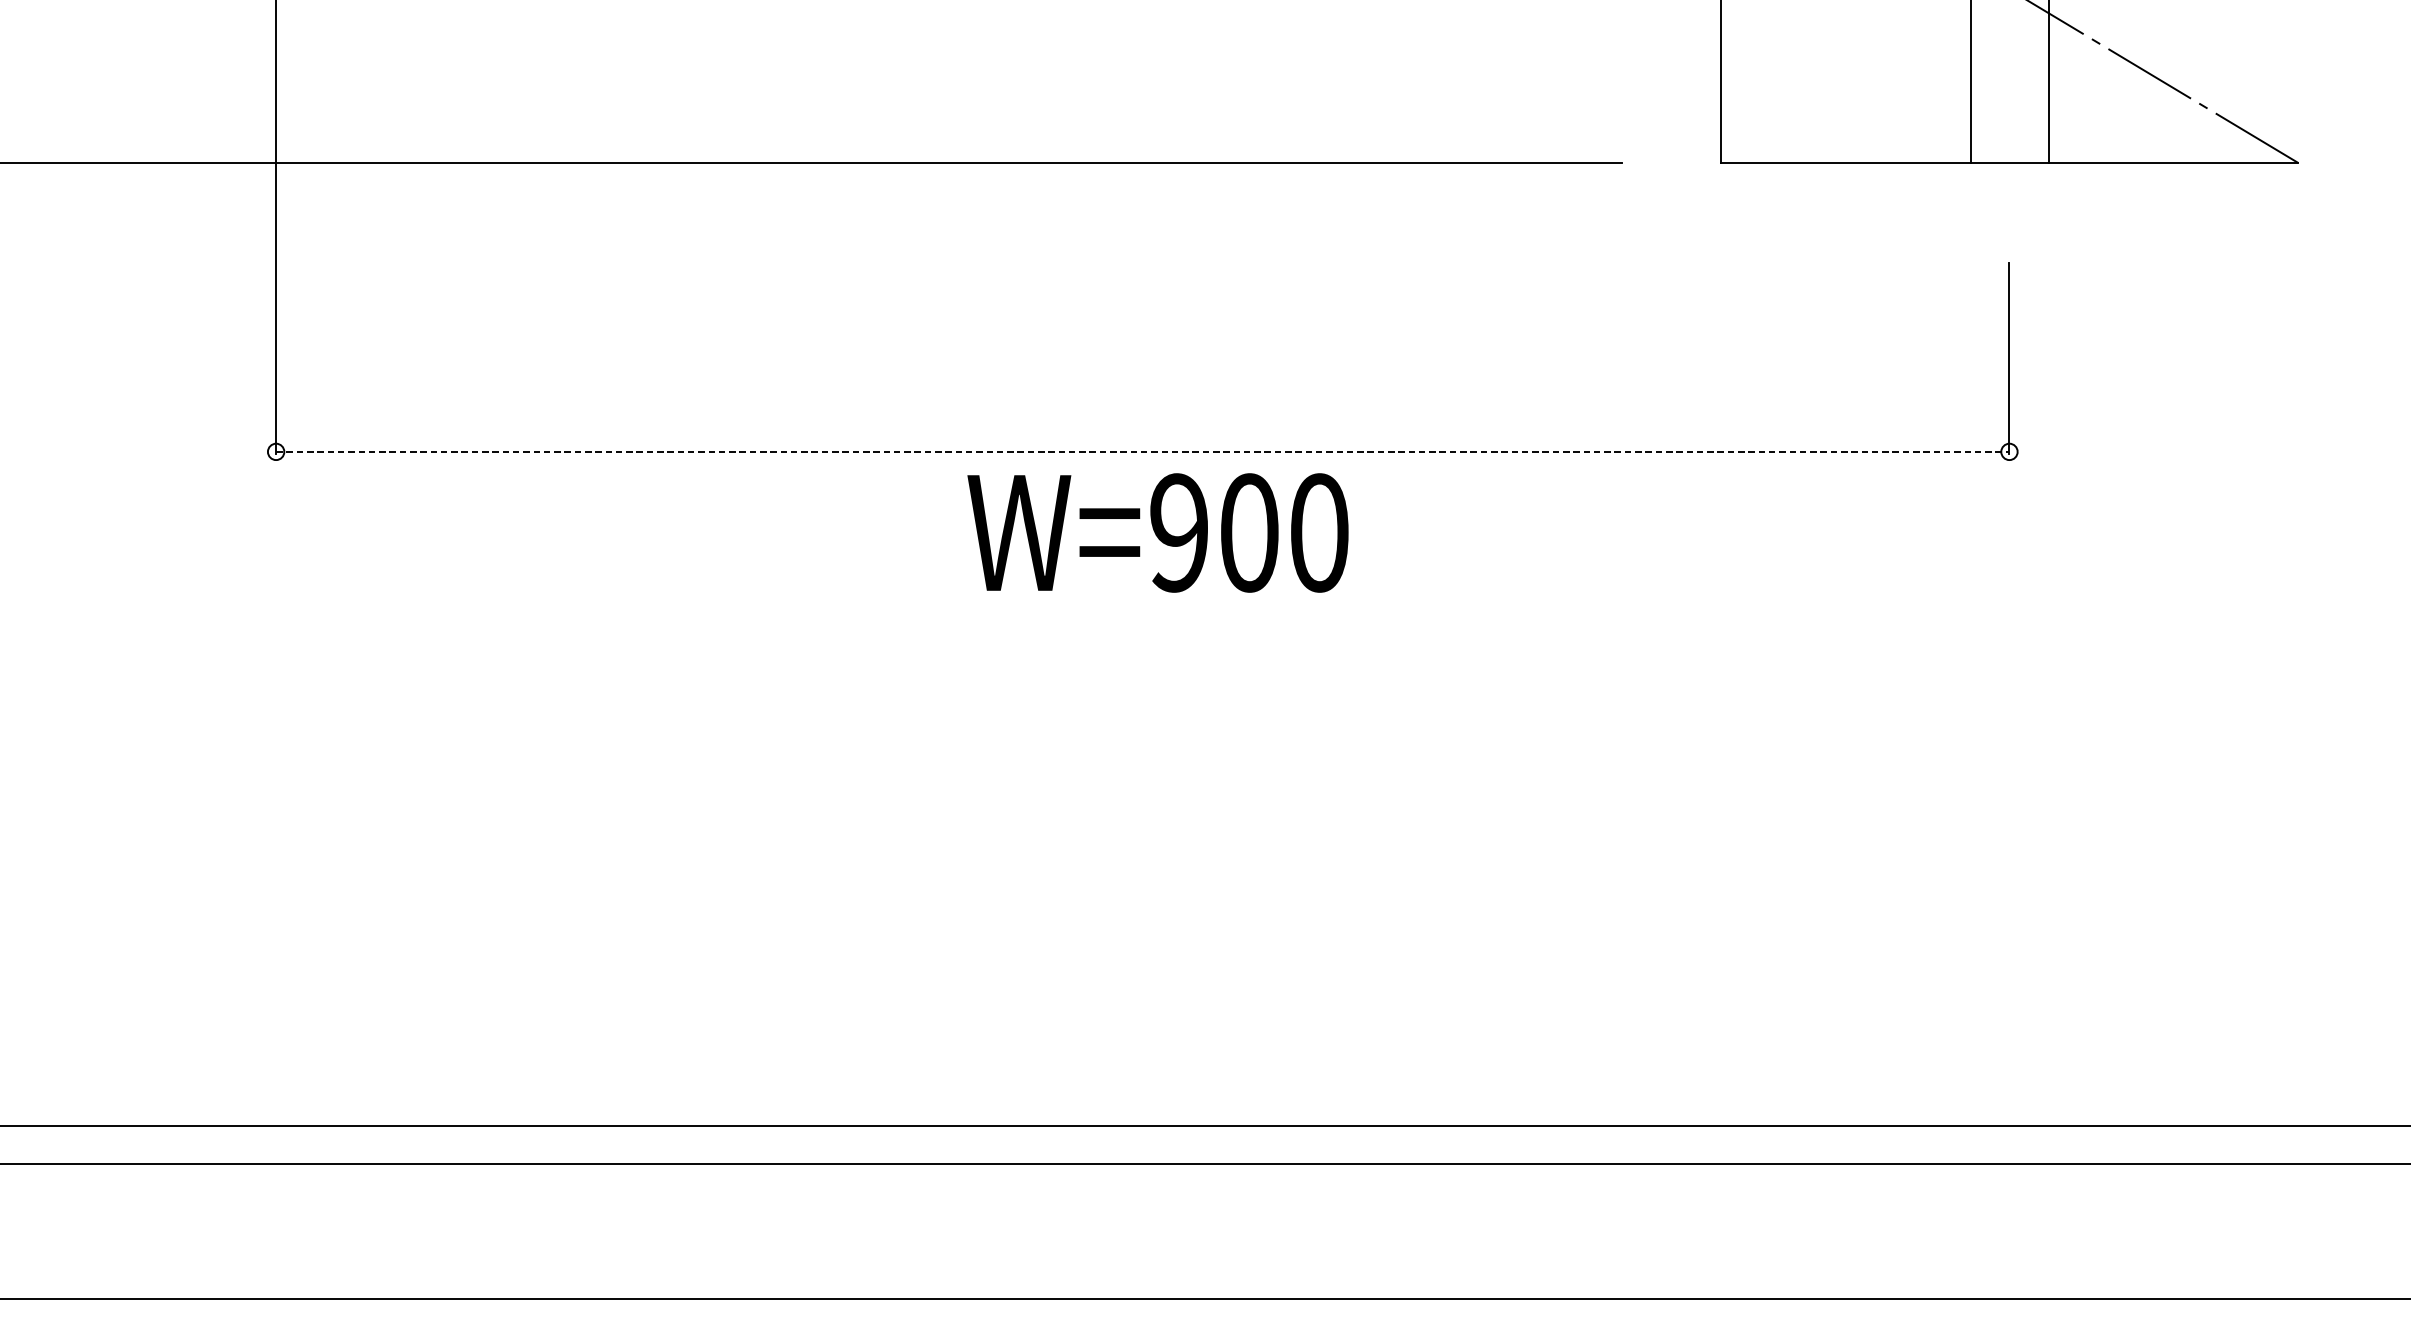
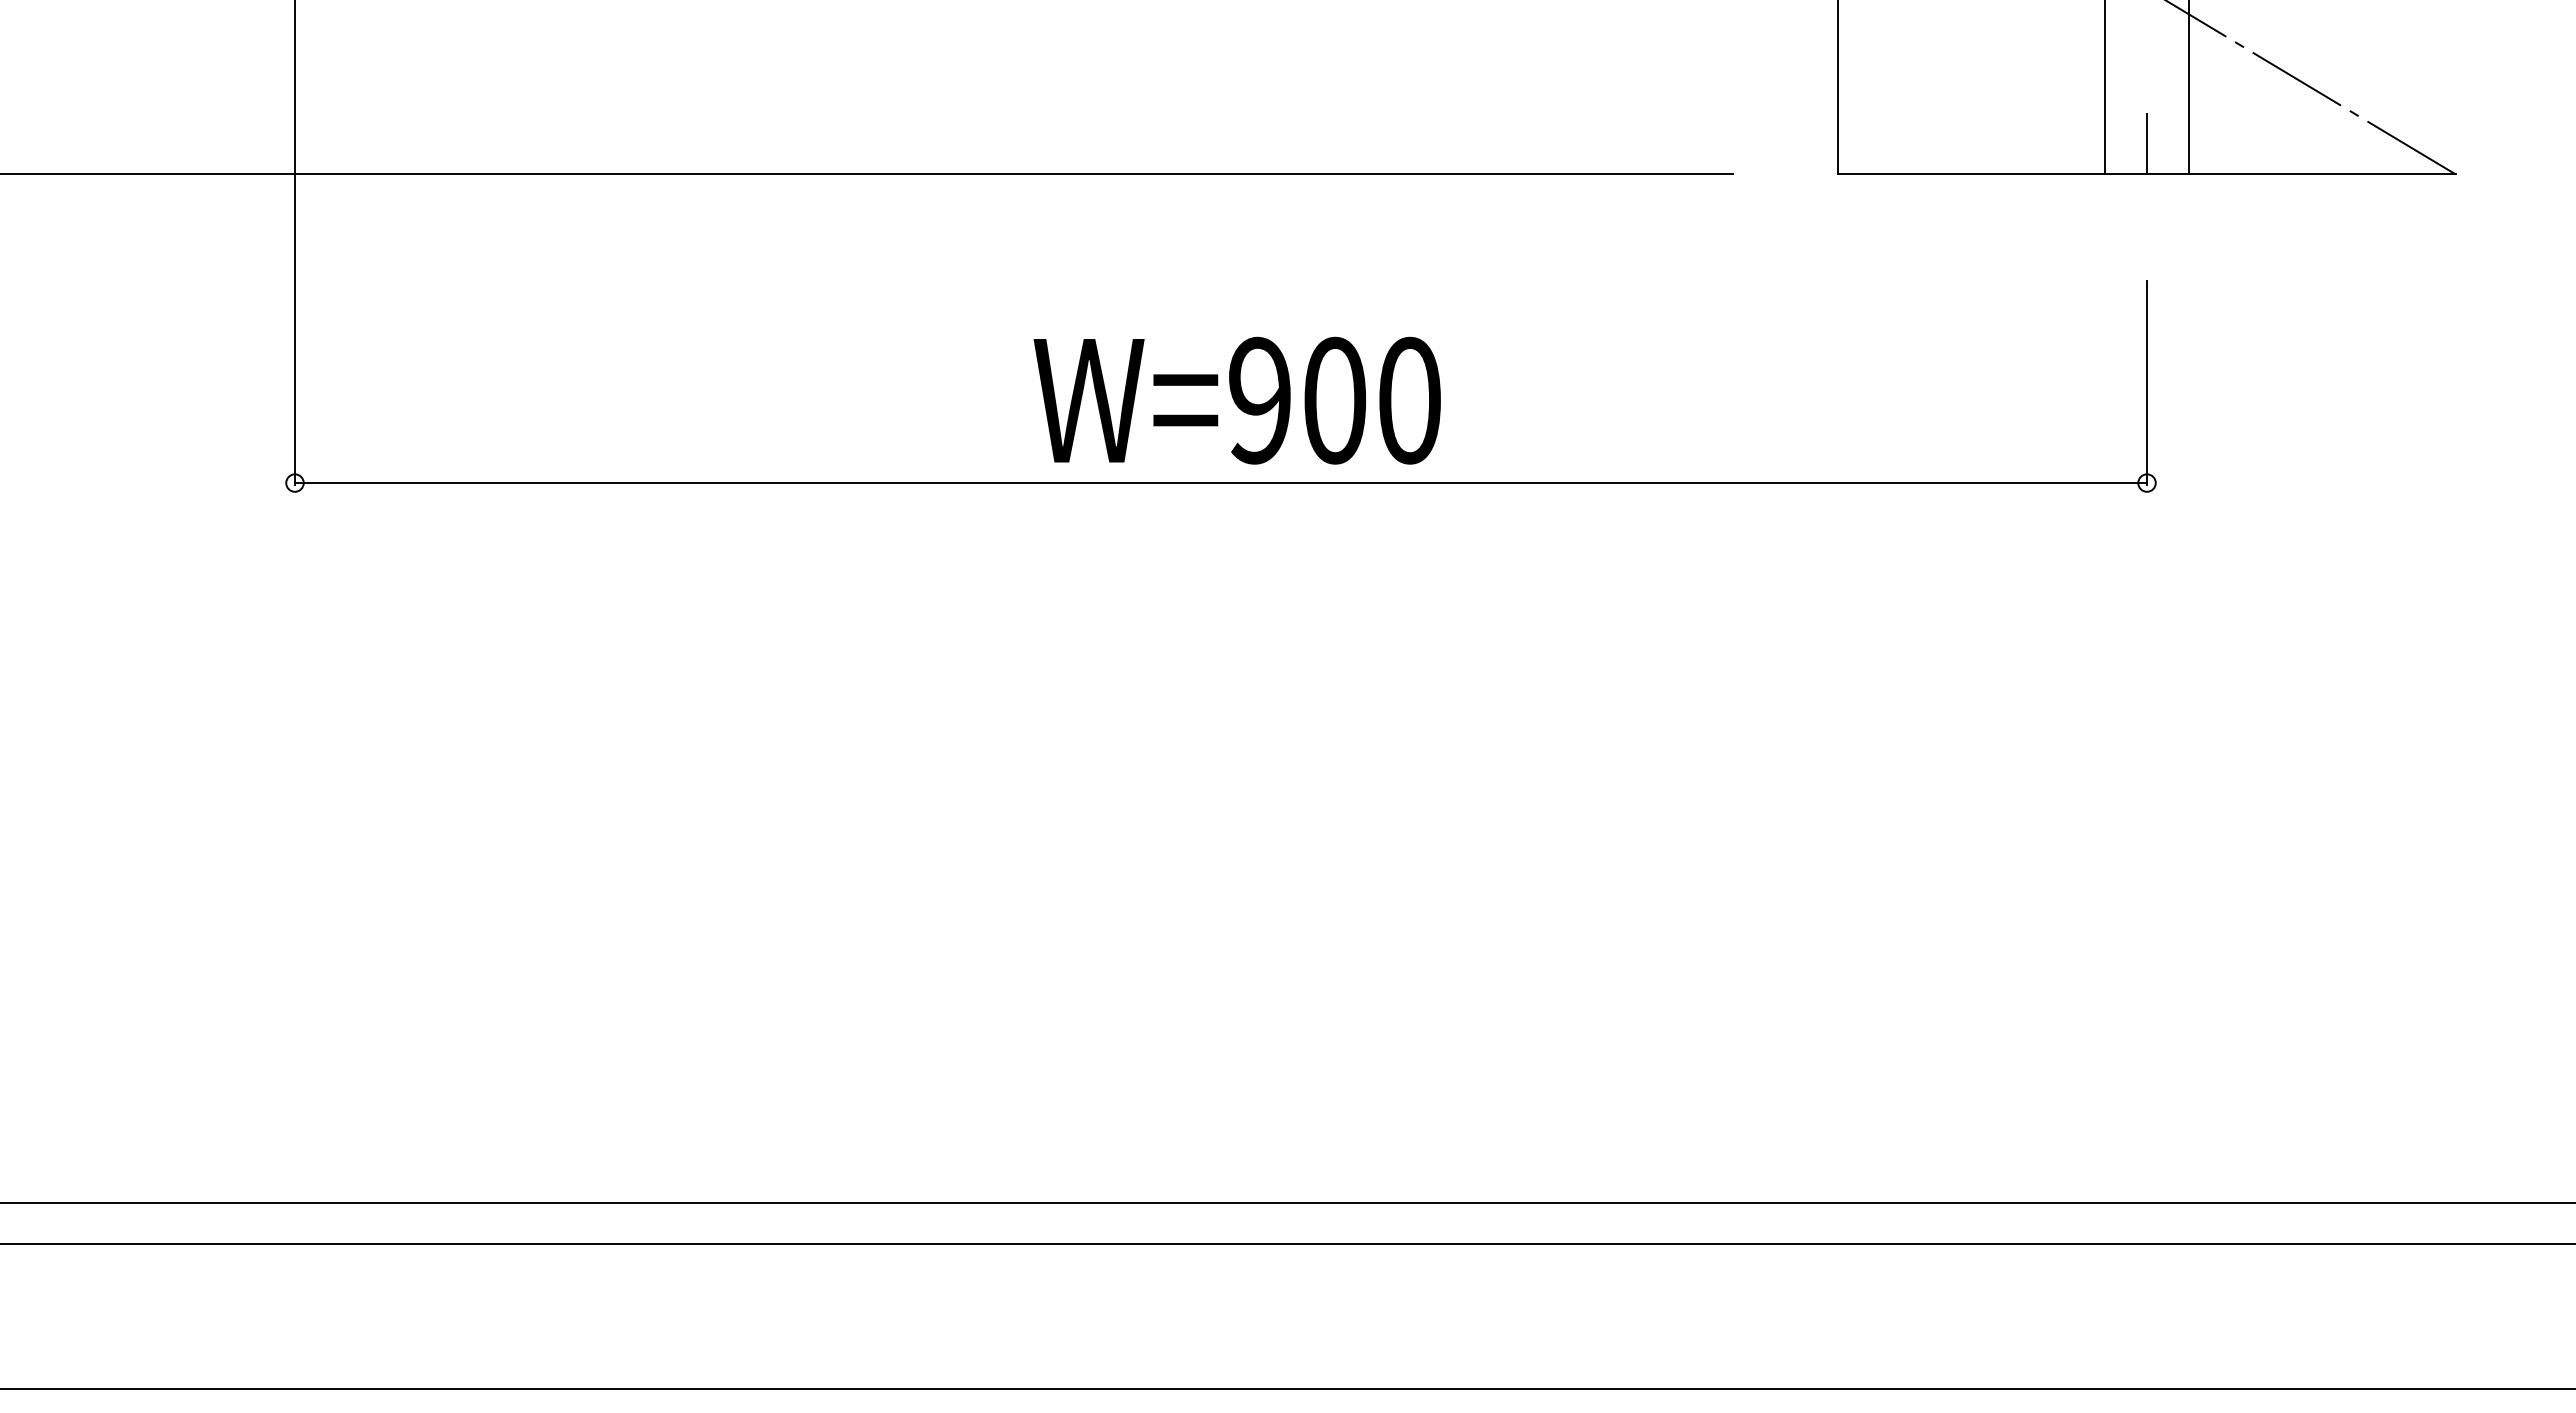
line: (2009, 134) -> (2147, 143), added
line: (1143, 452) -> (1221, 483), dashed -> solid
text: (1157, 532) -> (1236, 400), moved

